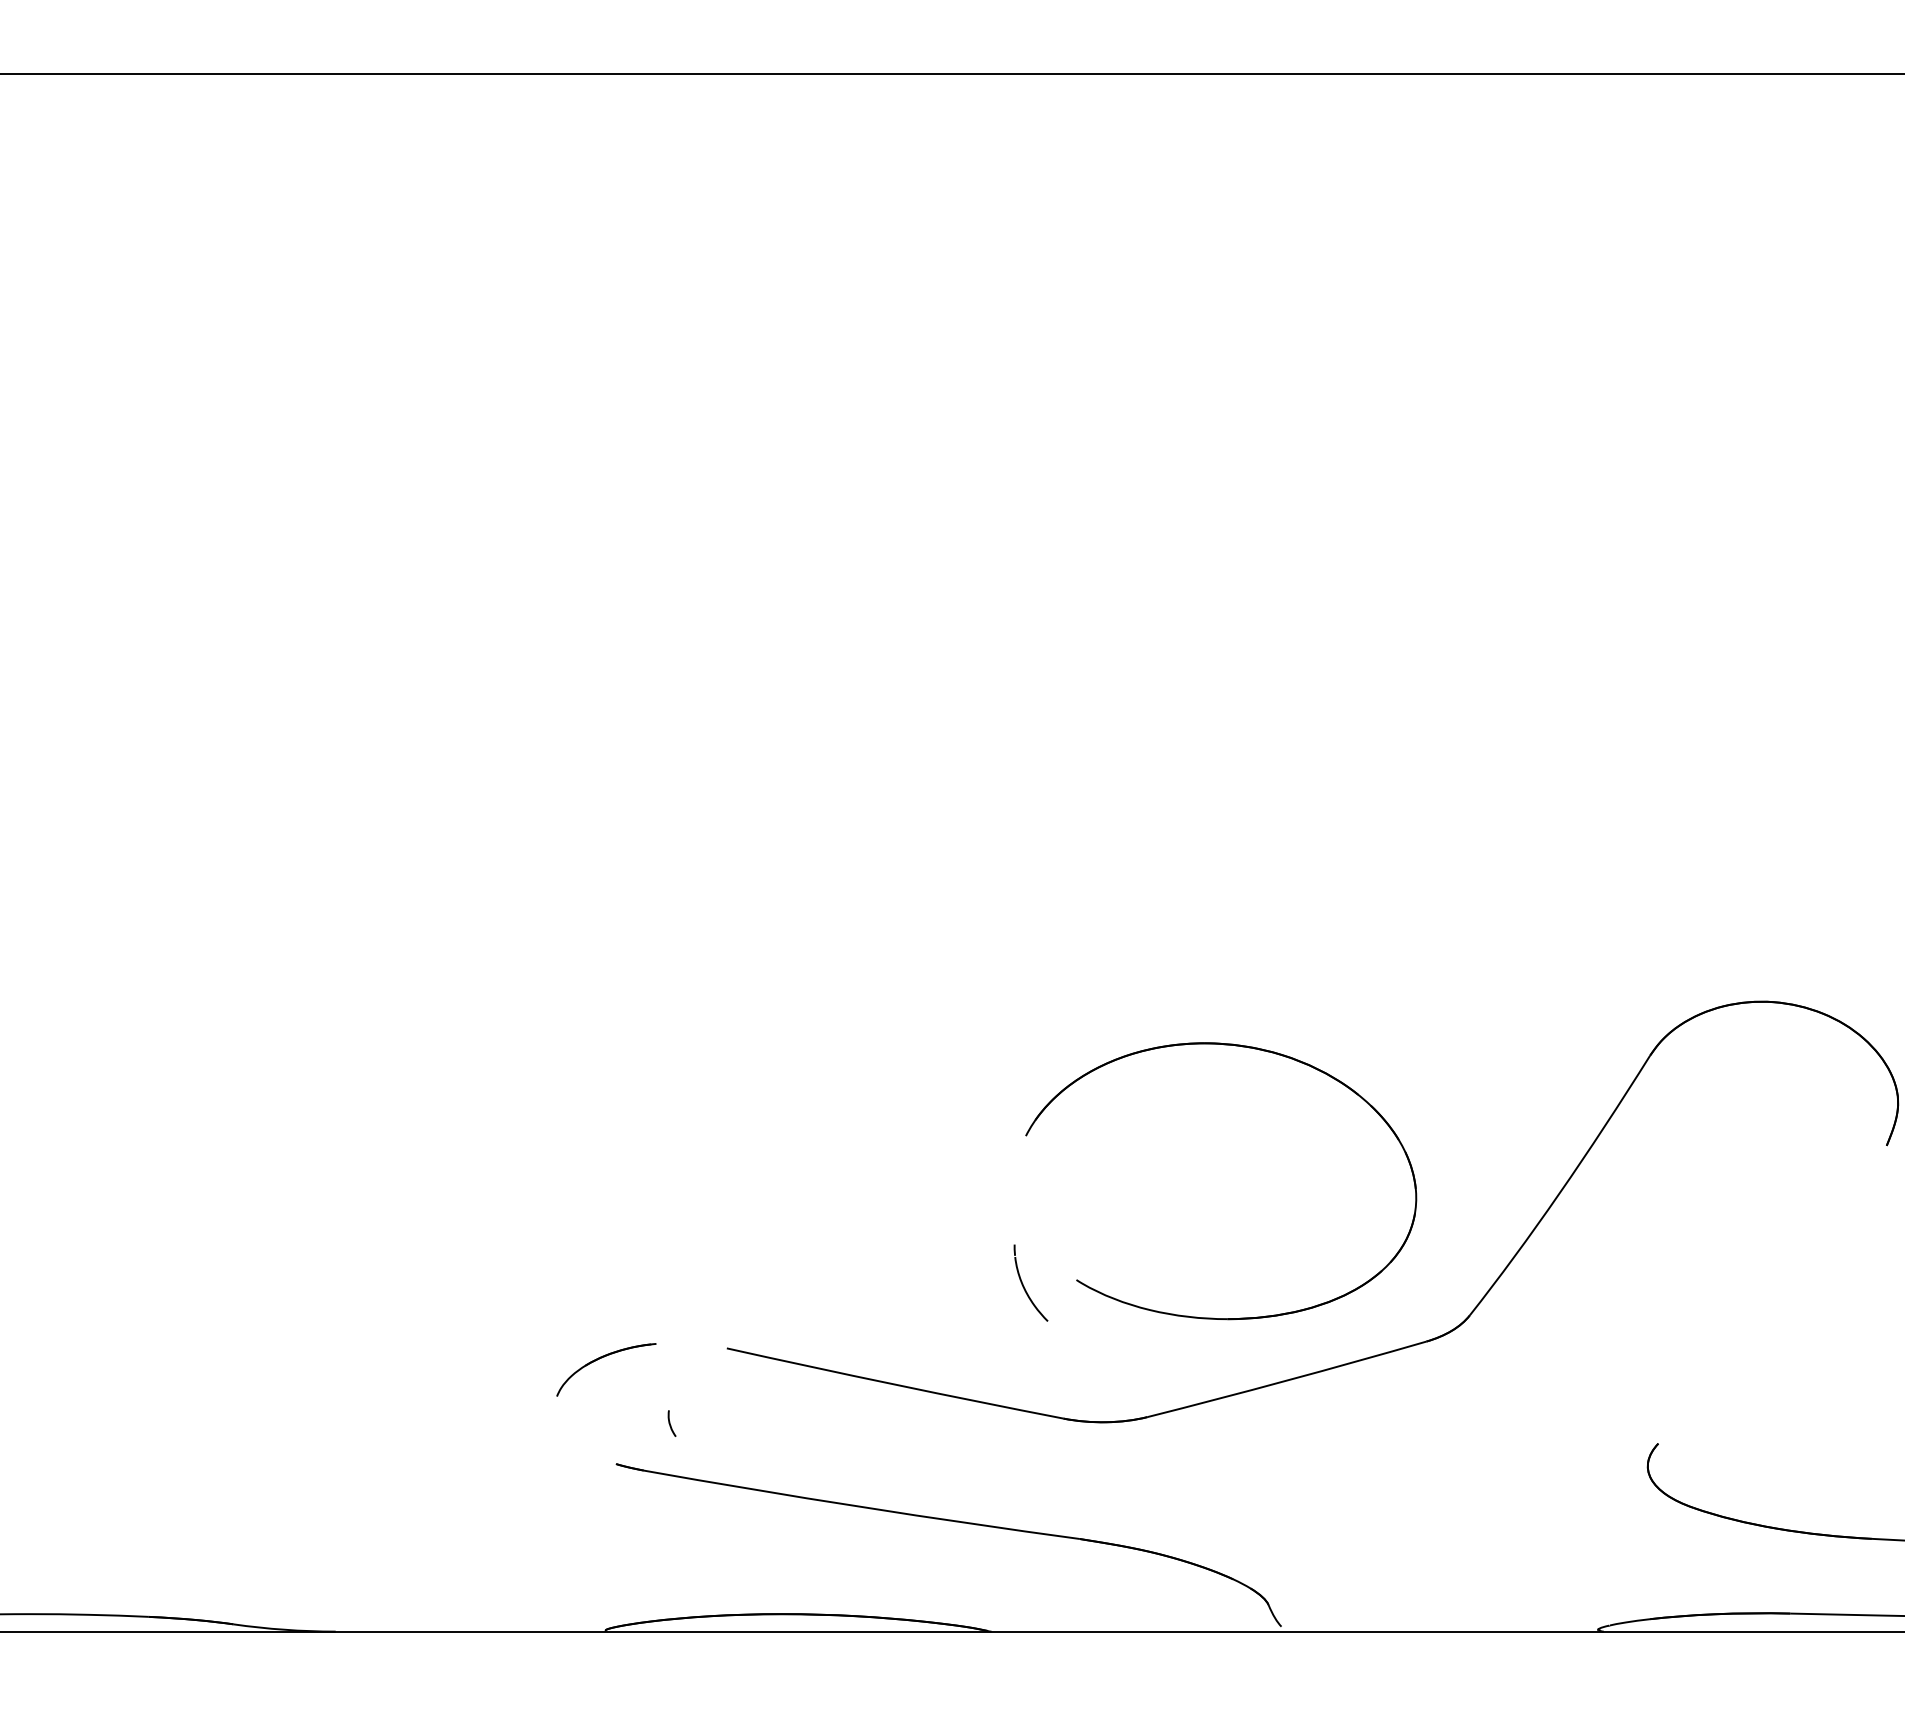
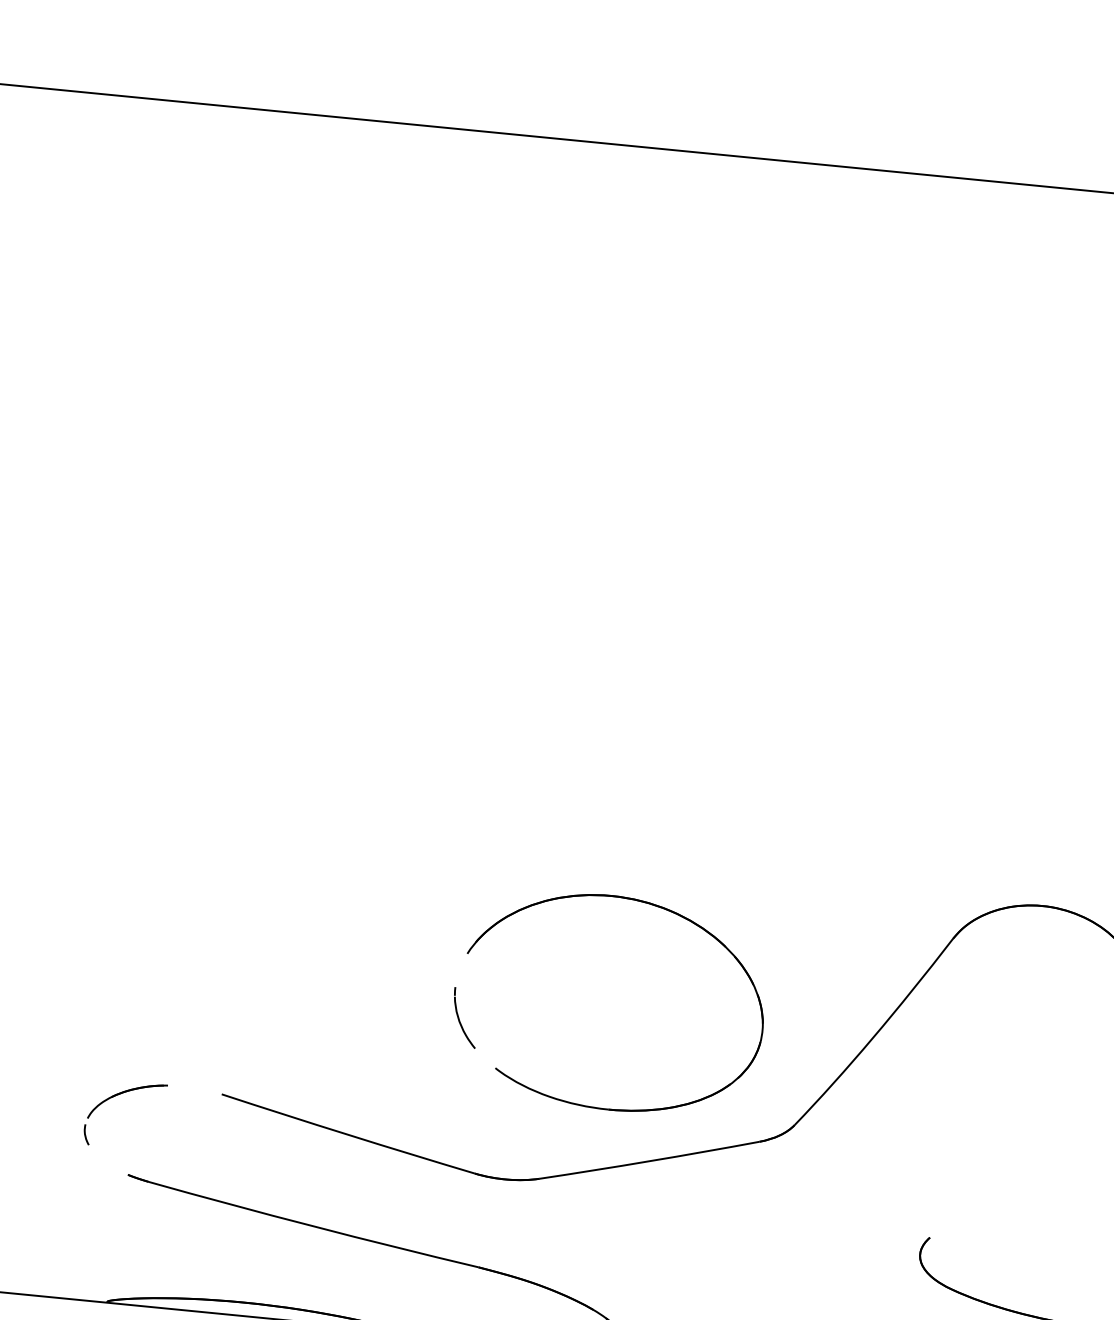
part: (1023, 1283) -> (459, 1017), moved
curve: (670, 1423) -> (85, 1134), moved

